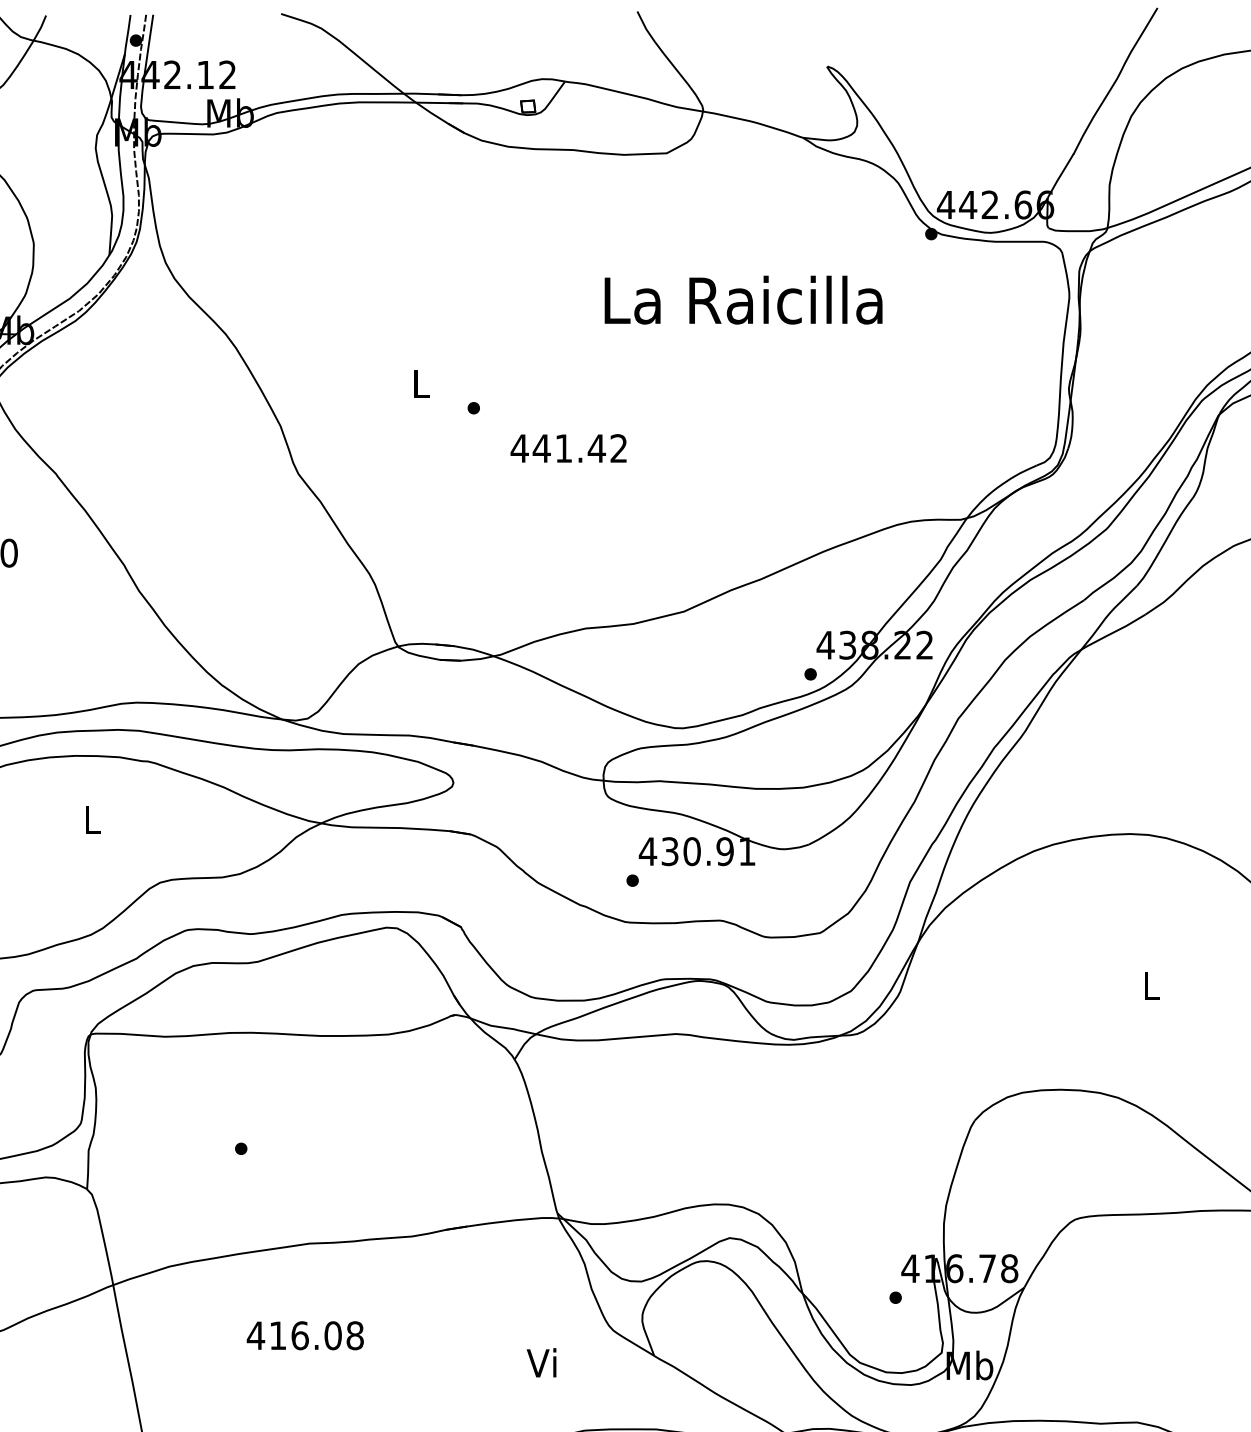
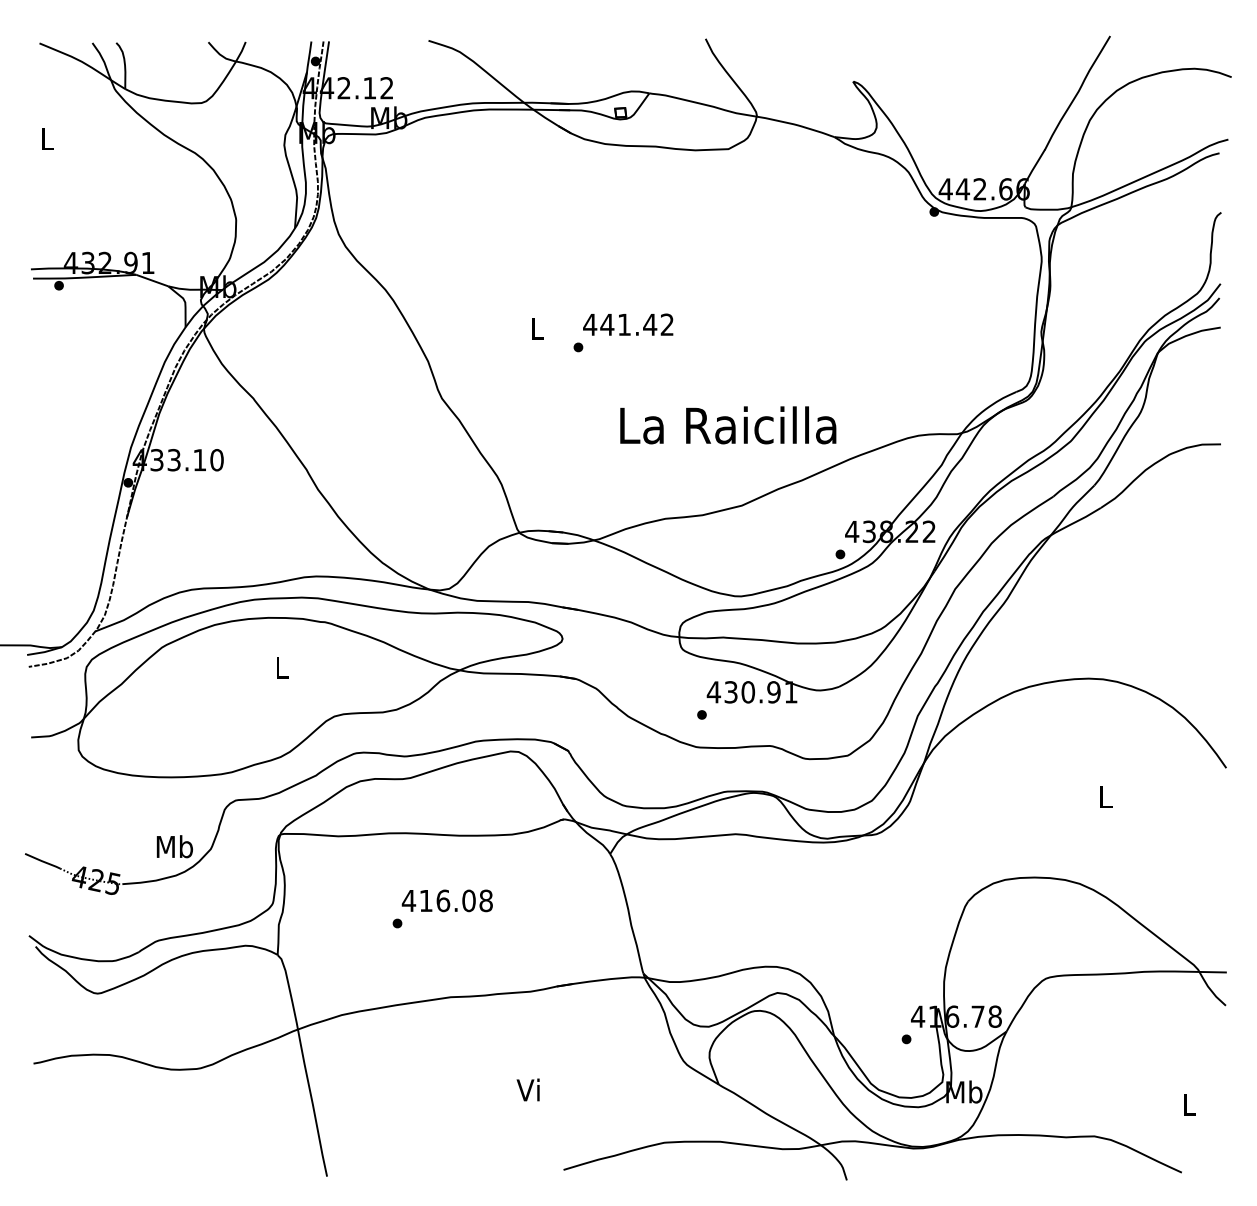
text: (743, 300) -> (728, 425), moved
text: (569, 448) -> (628, 324), moved
text: (304, 1335) -> (446, 900), moved
text: (540, 1362) -> (527, 1089), moved

